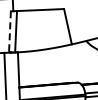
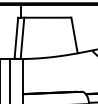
line: (10, 31) -> (16, 37), dashed -> solid

